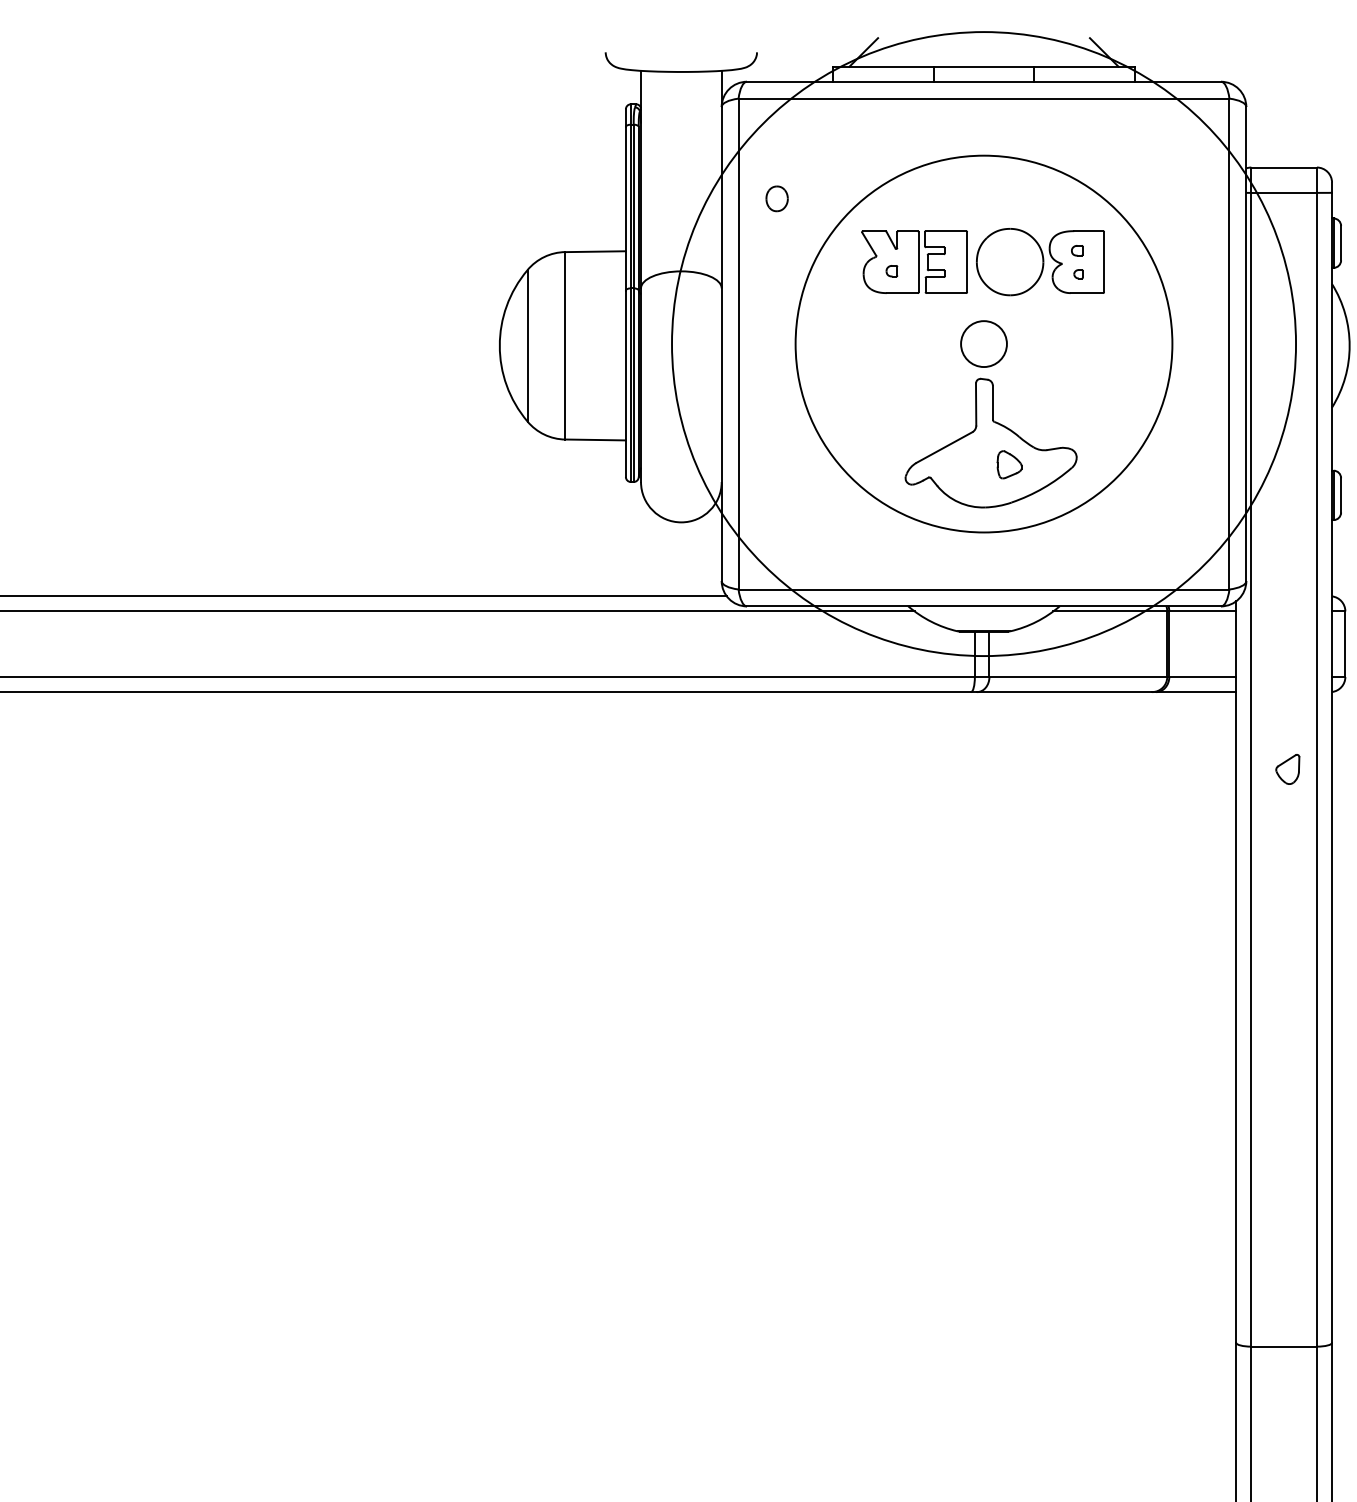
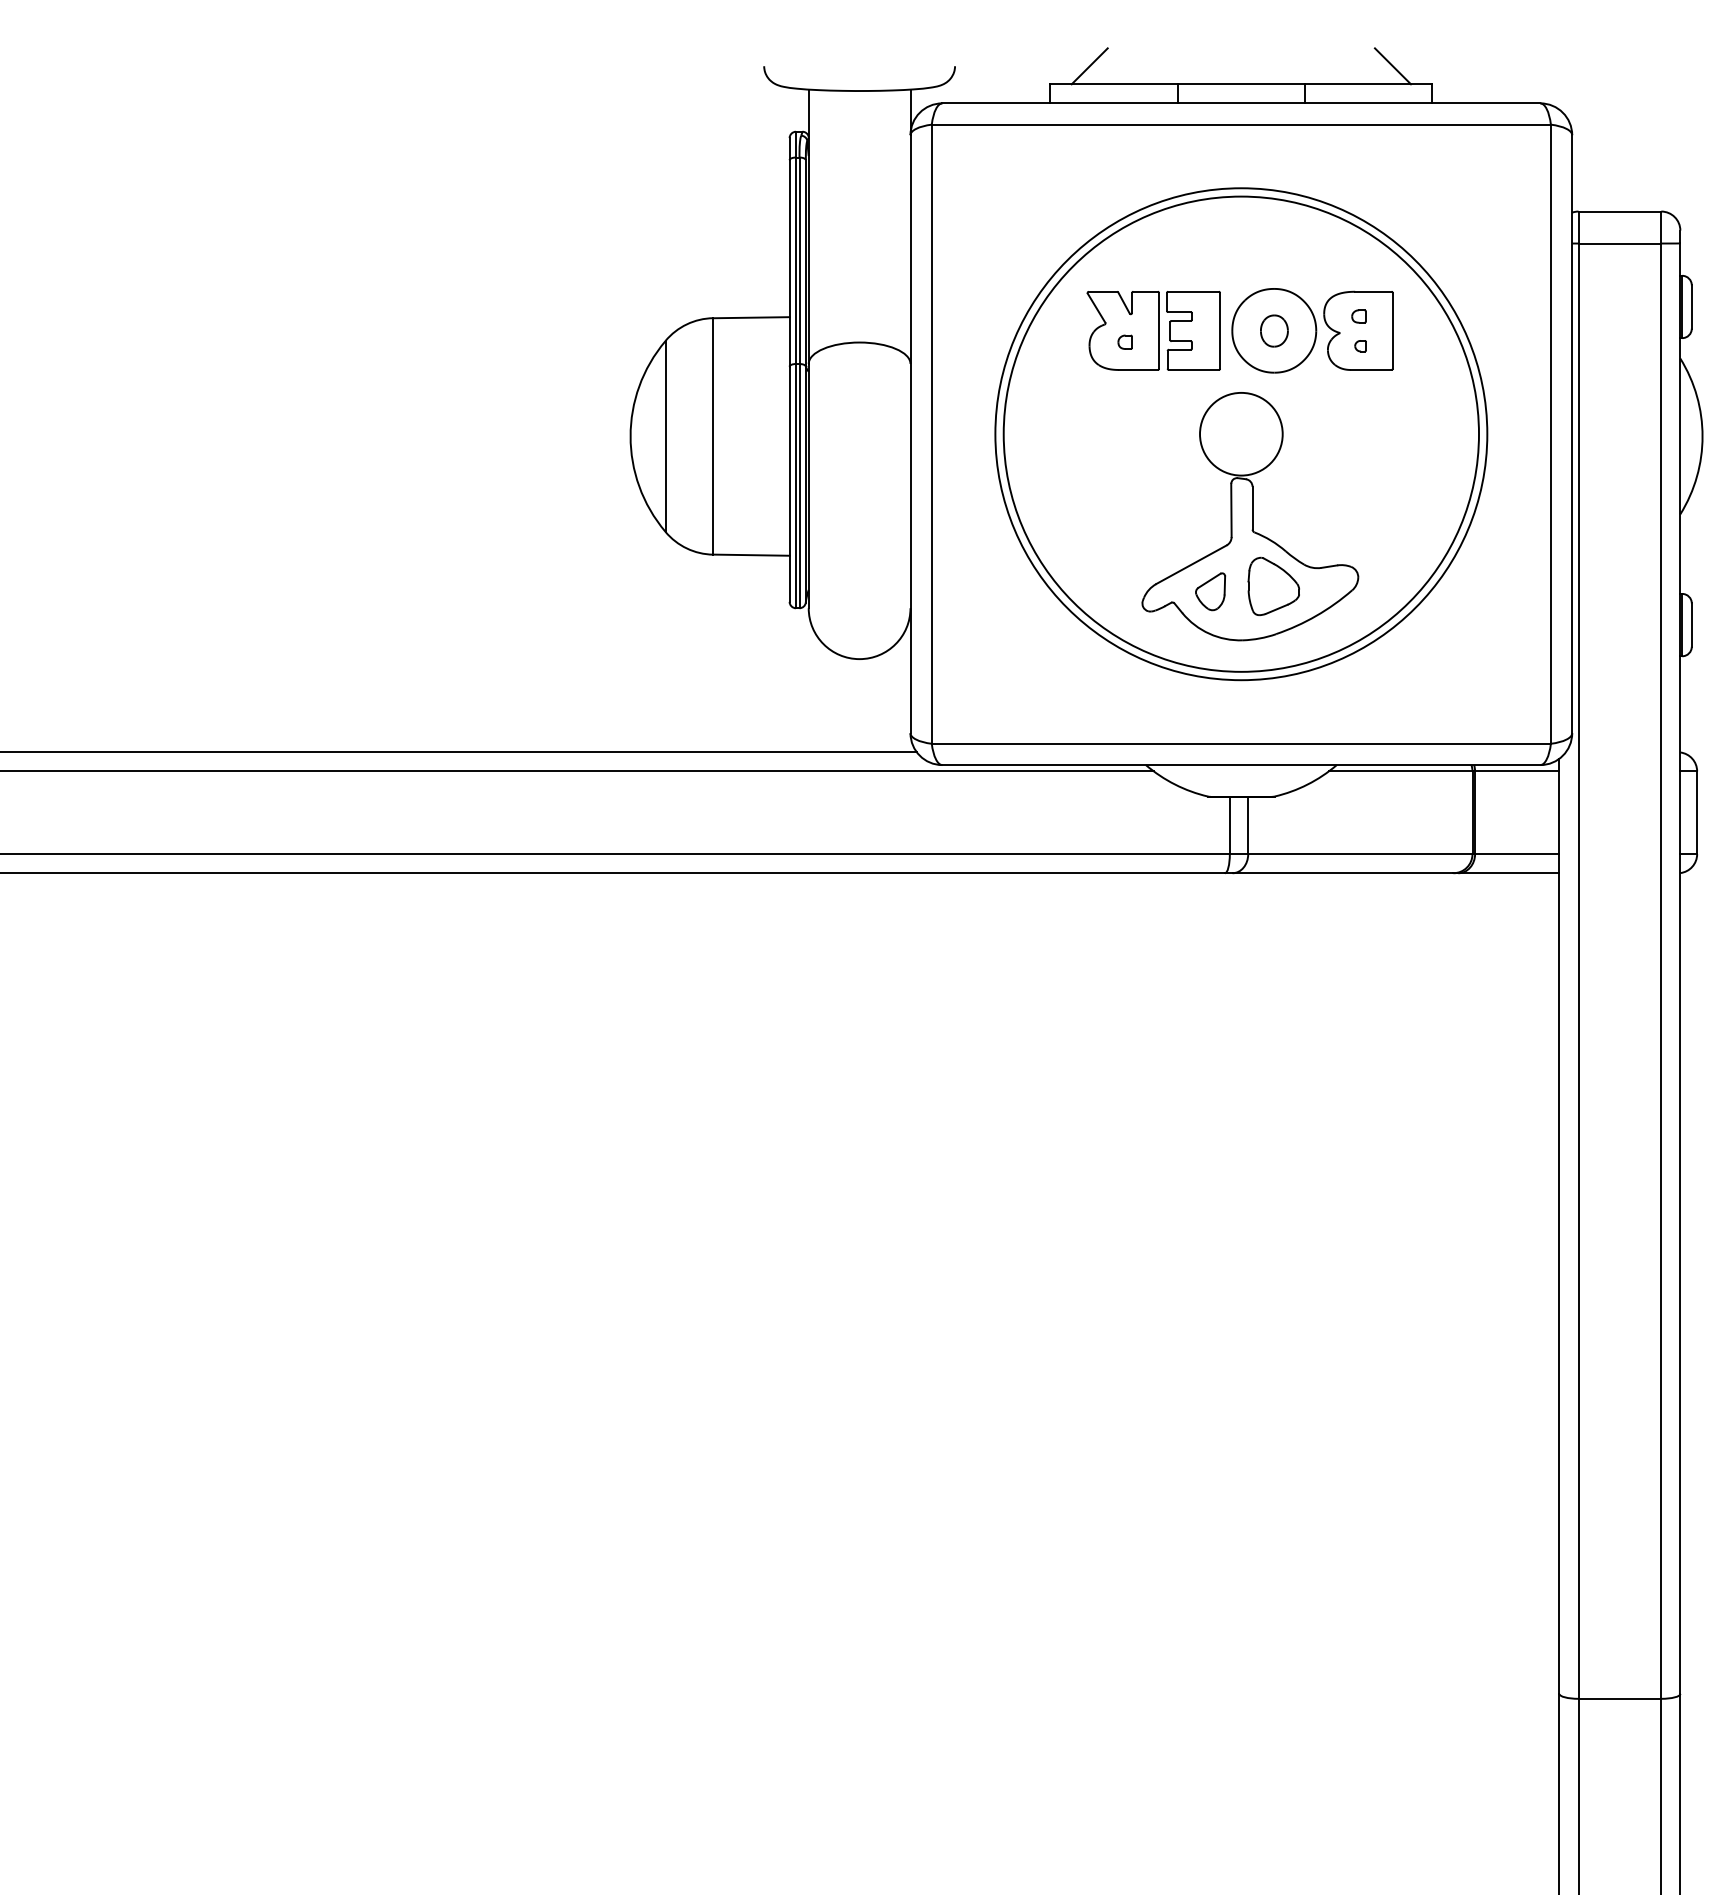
part: (777, 198) -> (1274, 330), moved
circle: (984, 343) -> (1241, 433), size x1.43
circle: (984, 344) -> (1241, 434), size x0.62
part: (1009, 464) -> (1273, 586), size x1.67
part: (1287, 769) -> (1210, 591), moved

